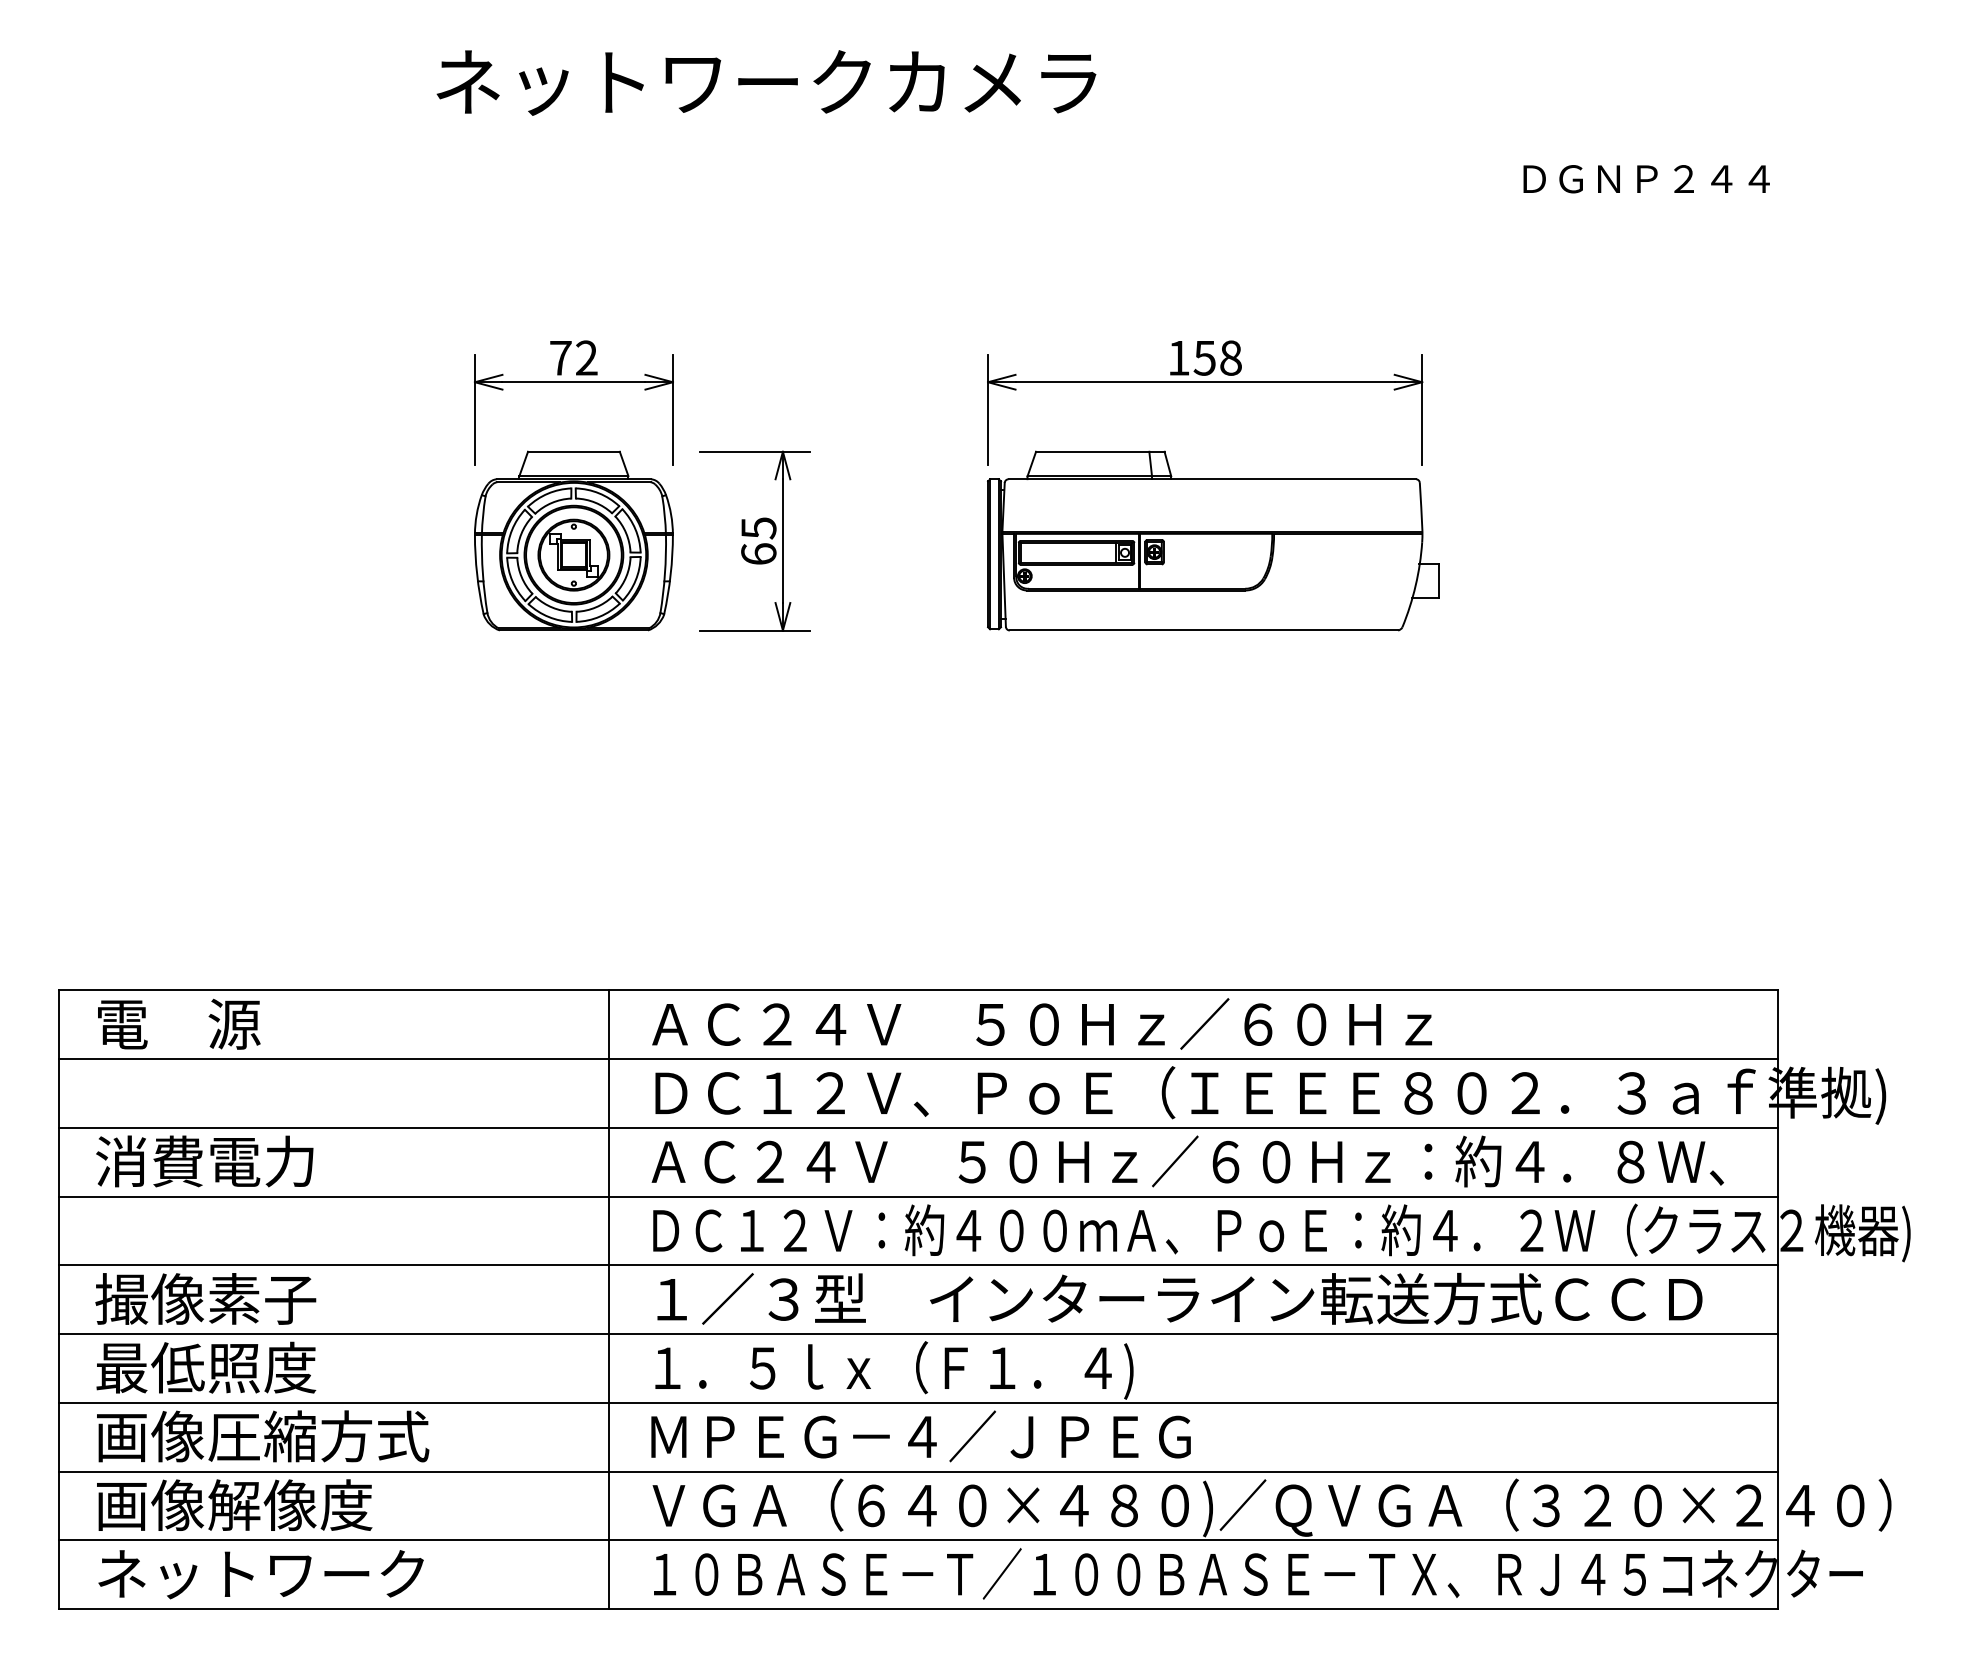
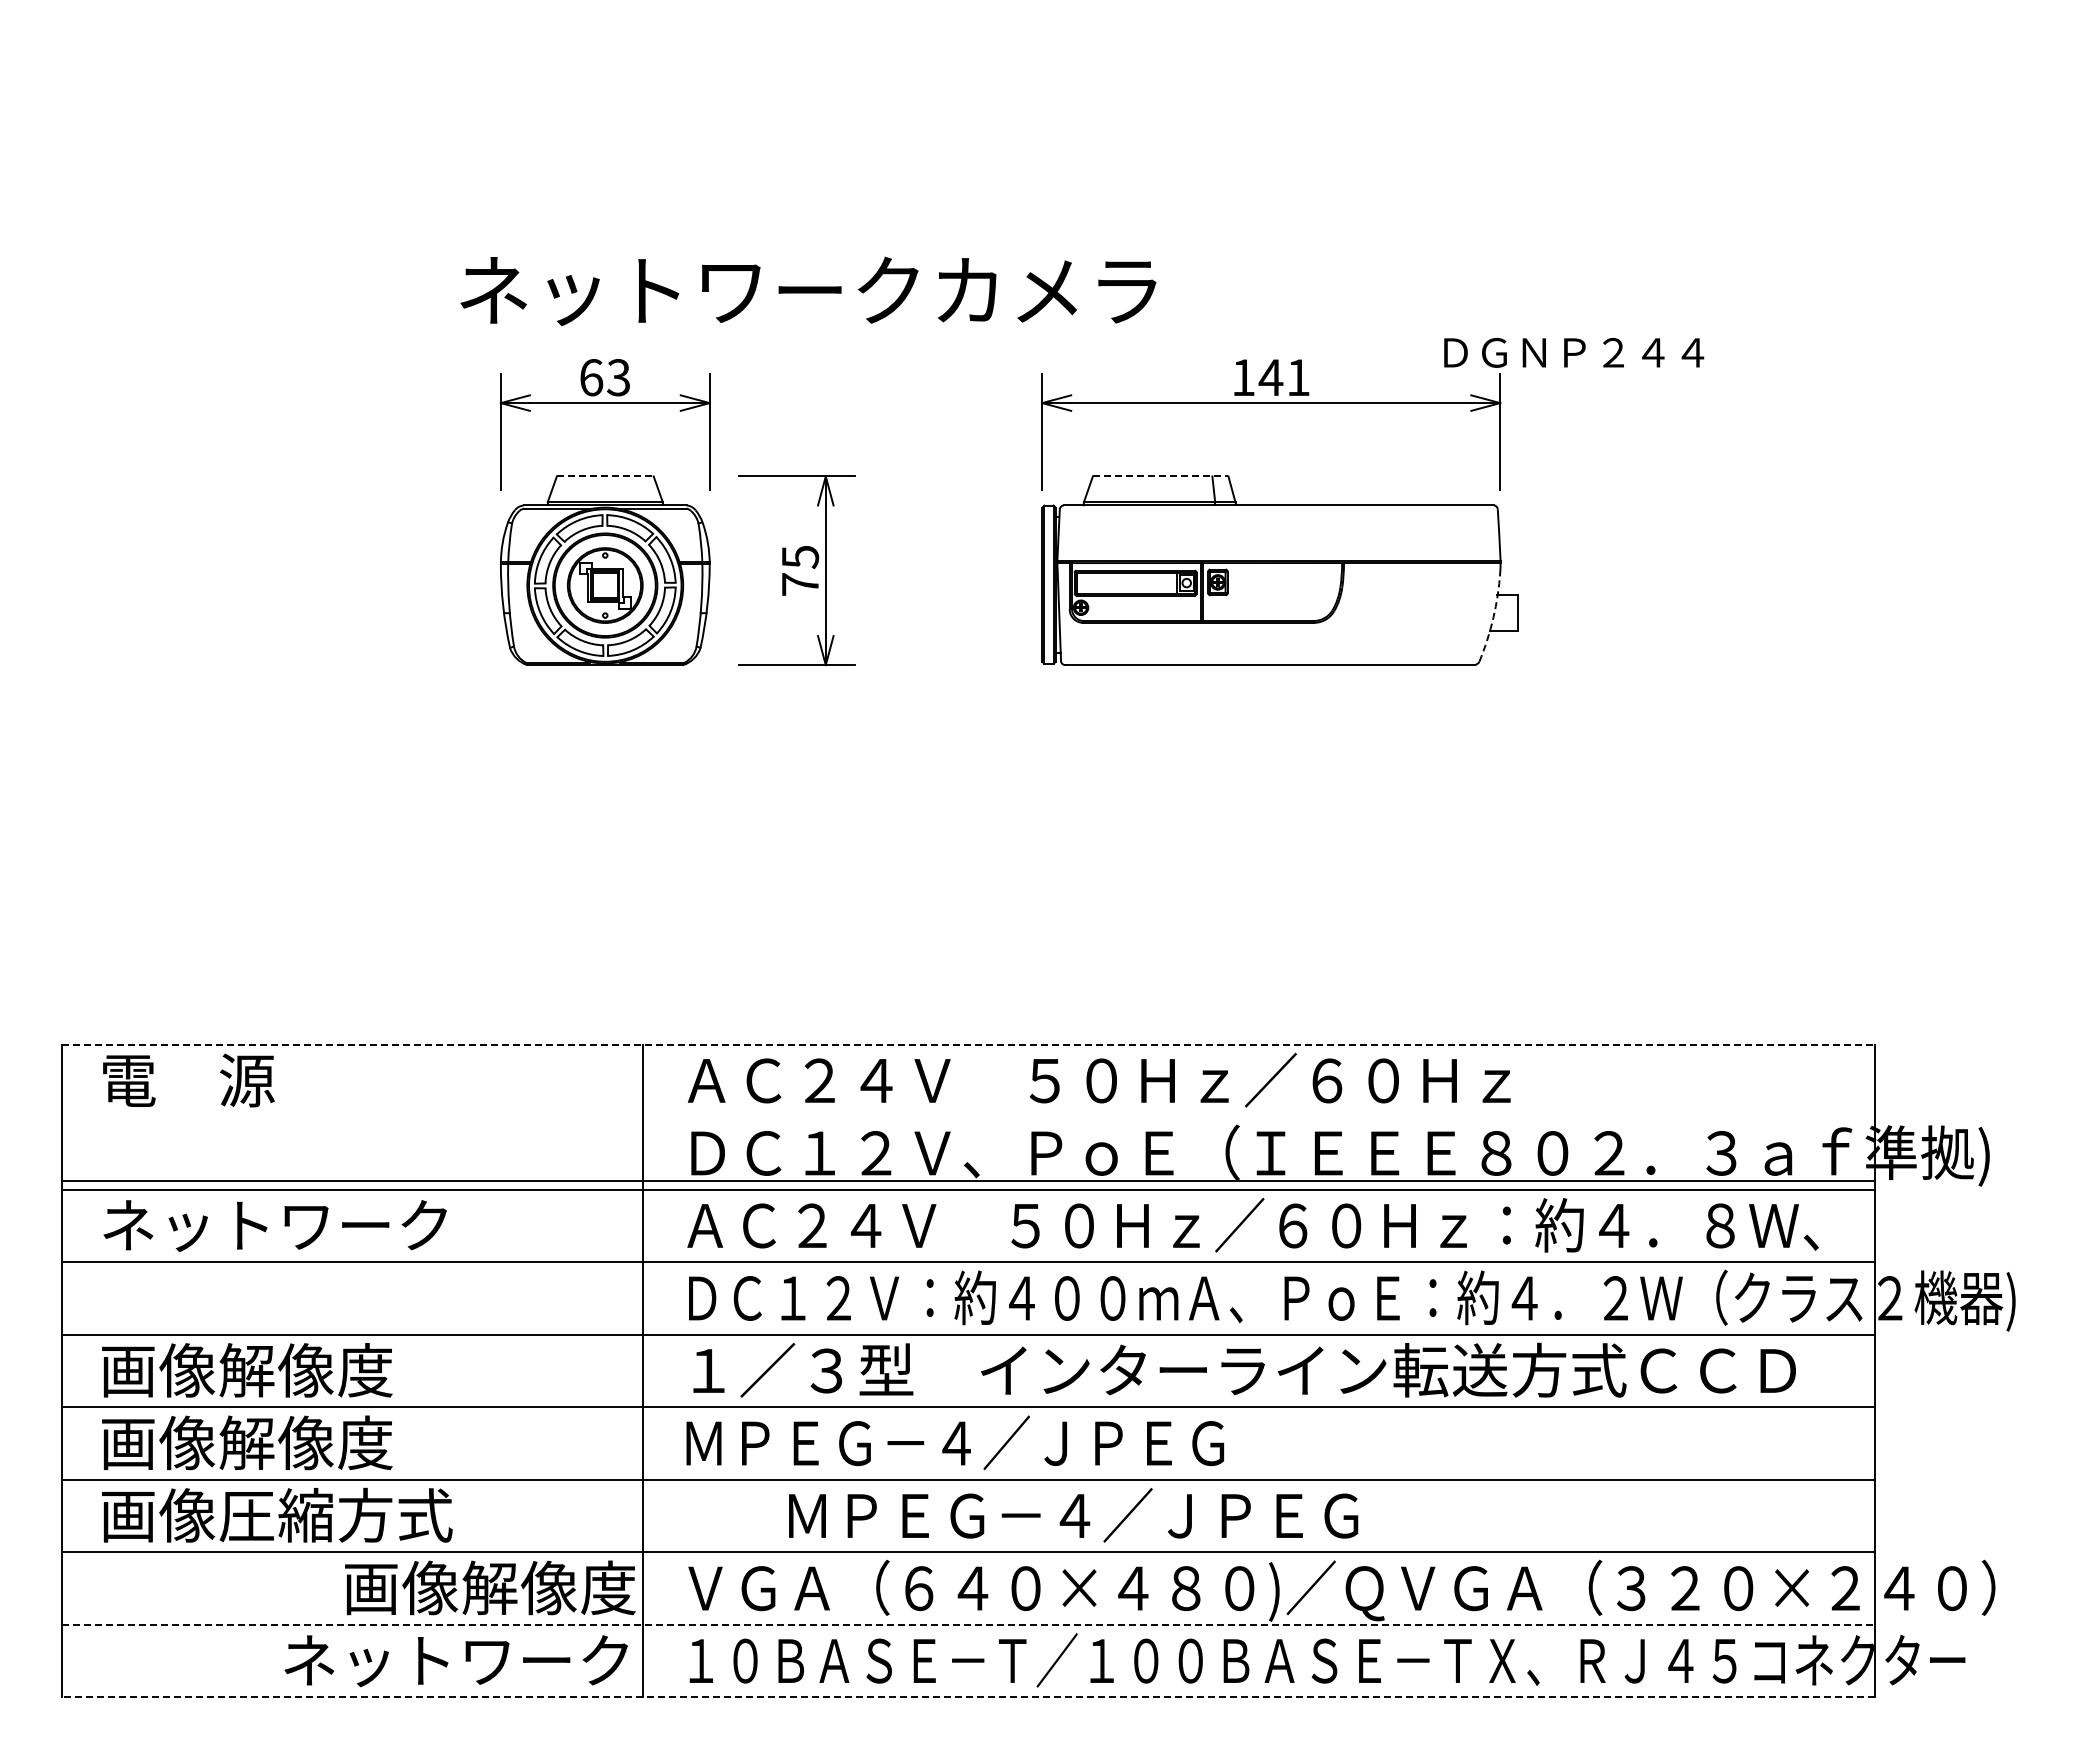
text: (766, 83) -> (808, 291), moved
text: (1647, 178) -> (1574, 352), moved
text: (574, 357) -> (605, 377), 72 -> 63
text: (1217, 357) -> (1284, 377), 158 -> 141
line: (574, 451) -> (605, 476), solid -> dashed
line: (1100, 451) -> (1160, 476), solid -> dashed
text: (758, 554) -> (800, 584), 65 -> 75
arc: (1415, 585) -> (1493, 617), solid -> dashed
line: (918, 990) -> (968, 1044), solid -> dashed
line: (918, 1059) -> (968, 1181), moved
text: (259, 1160) -> (273, 1224), 消費電力 -> ネットワーク
text: (233, 1299) -> (246, 1370), 撮像素子 -> 画像解像度
text: (233, 1367) -> (246, 1442), 最低照度 -> 画像解像度
text: (905, 1370) -> (955, 1445), １．５ｌｘ（Ｆ１．４) -> ＭＰＥＧ－４／ＪＰＥＧ
text: (921, 1436) -> (1073, 1515), moved
text: (234, 1504) -> (490, 1587), moved
line: (918, 1539) -> (968, 1624), solid -> dashed
text: (260, 1574) -> (455, 1661), moved
line: (918, 1609) -> (968, 1697), solid -> dashed

